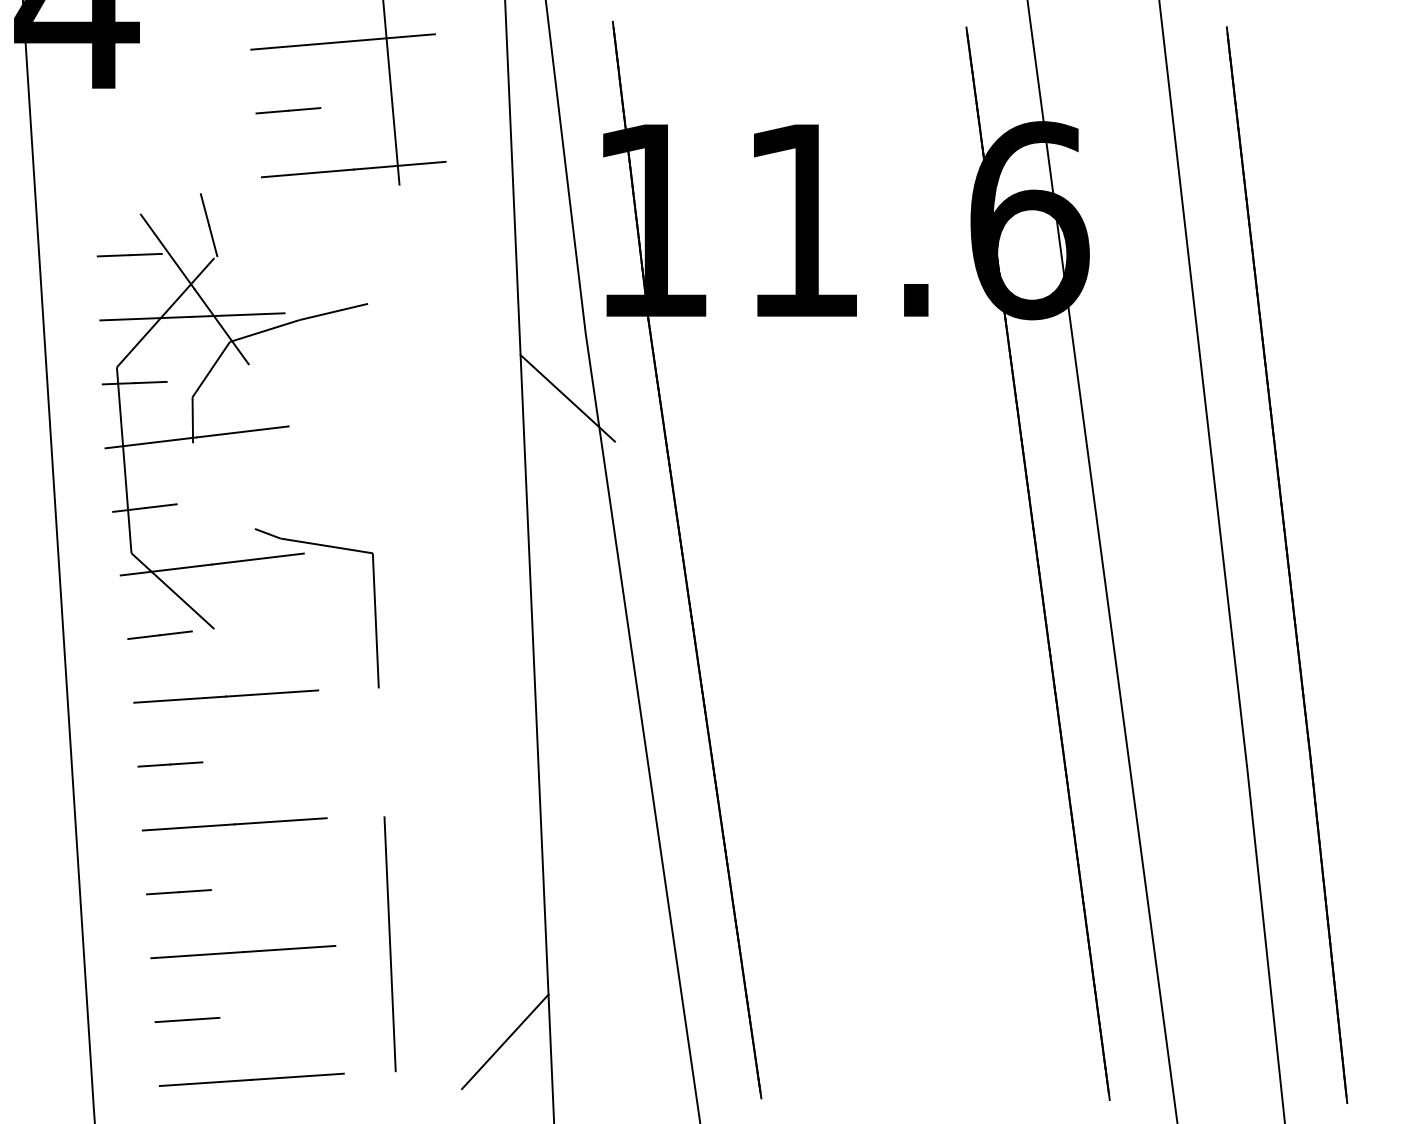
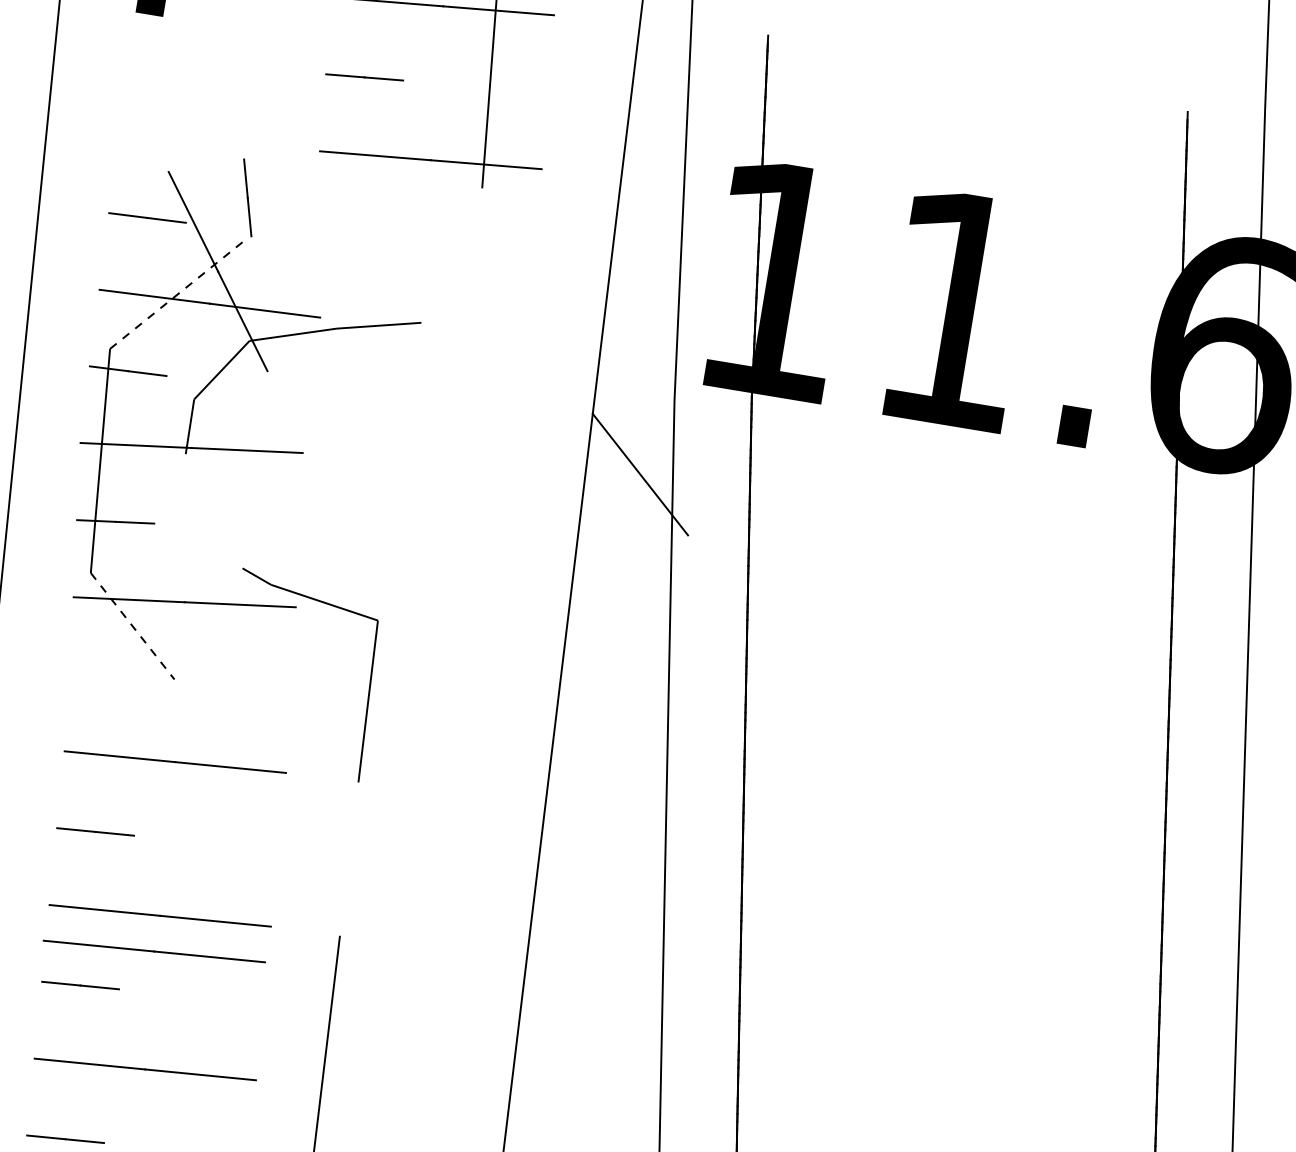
line: (165, 312) -> (178, 293), solid -> dashed
line: (173, 591) -> (133, 626), solid -> dashed
line: (159, 634) -> (108, 675), removed
line: (234, 854) -> (154, 951), added

